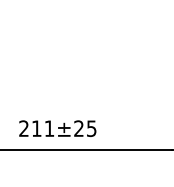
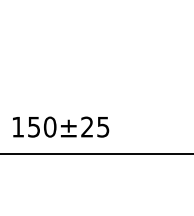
text: (36, 128) -> (33, 126), 211±25 -> 150±25

